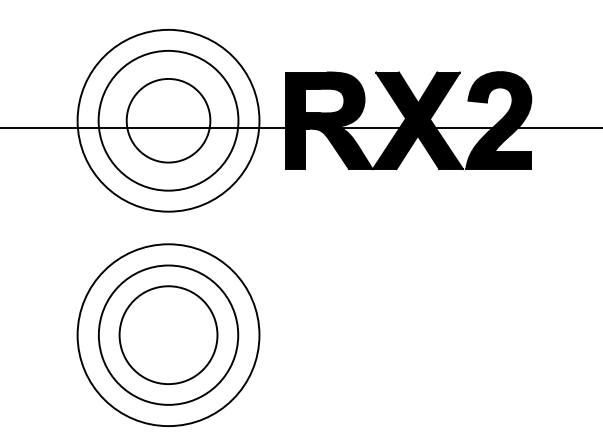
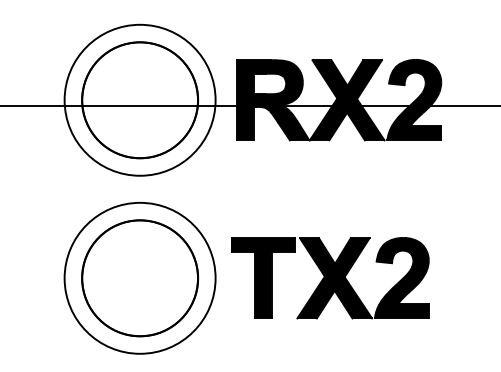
circle: (167, 121) -> (139, 100), size x1.67
circle: (169, 335) -> (140, 278), size x1.43
part: (397, 335) -> (330, 278), added

